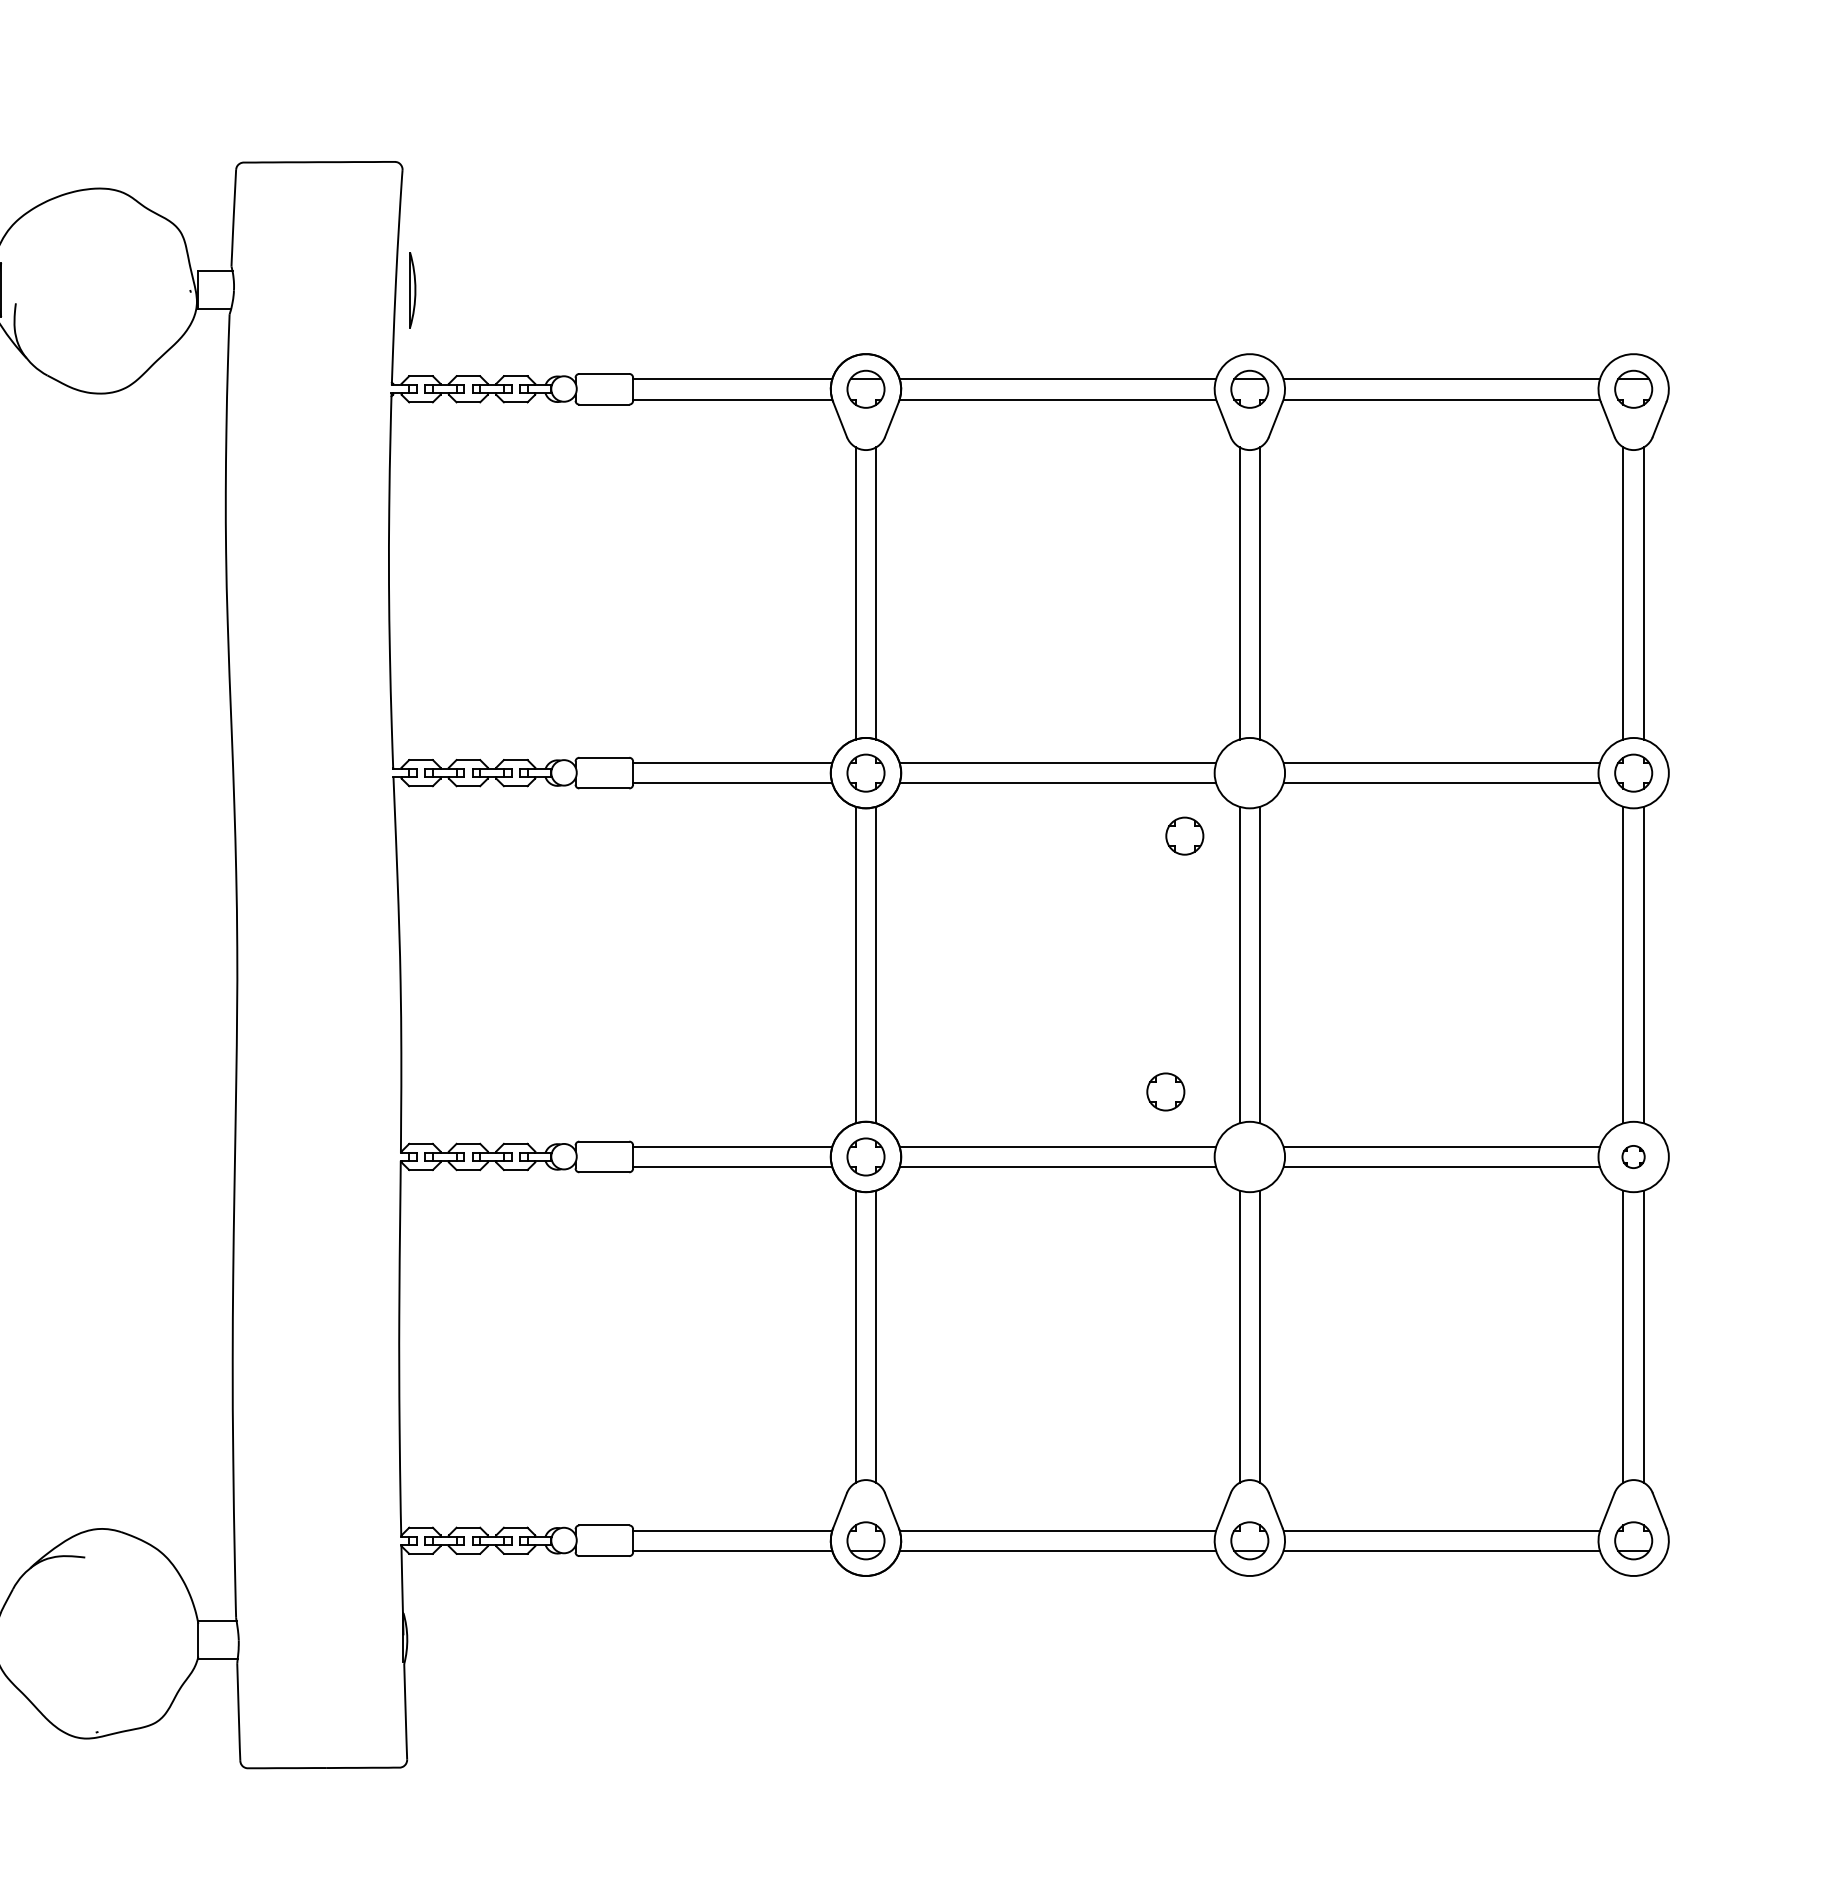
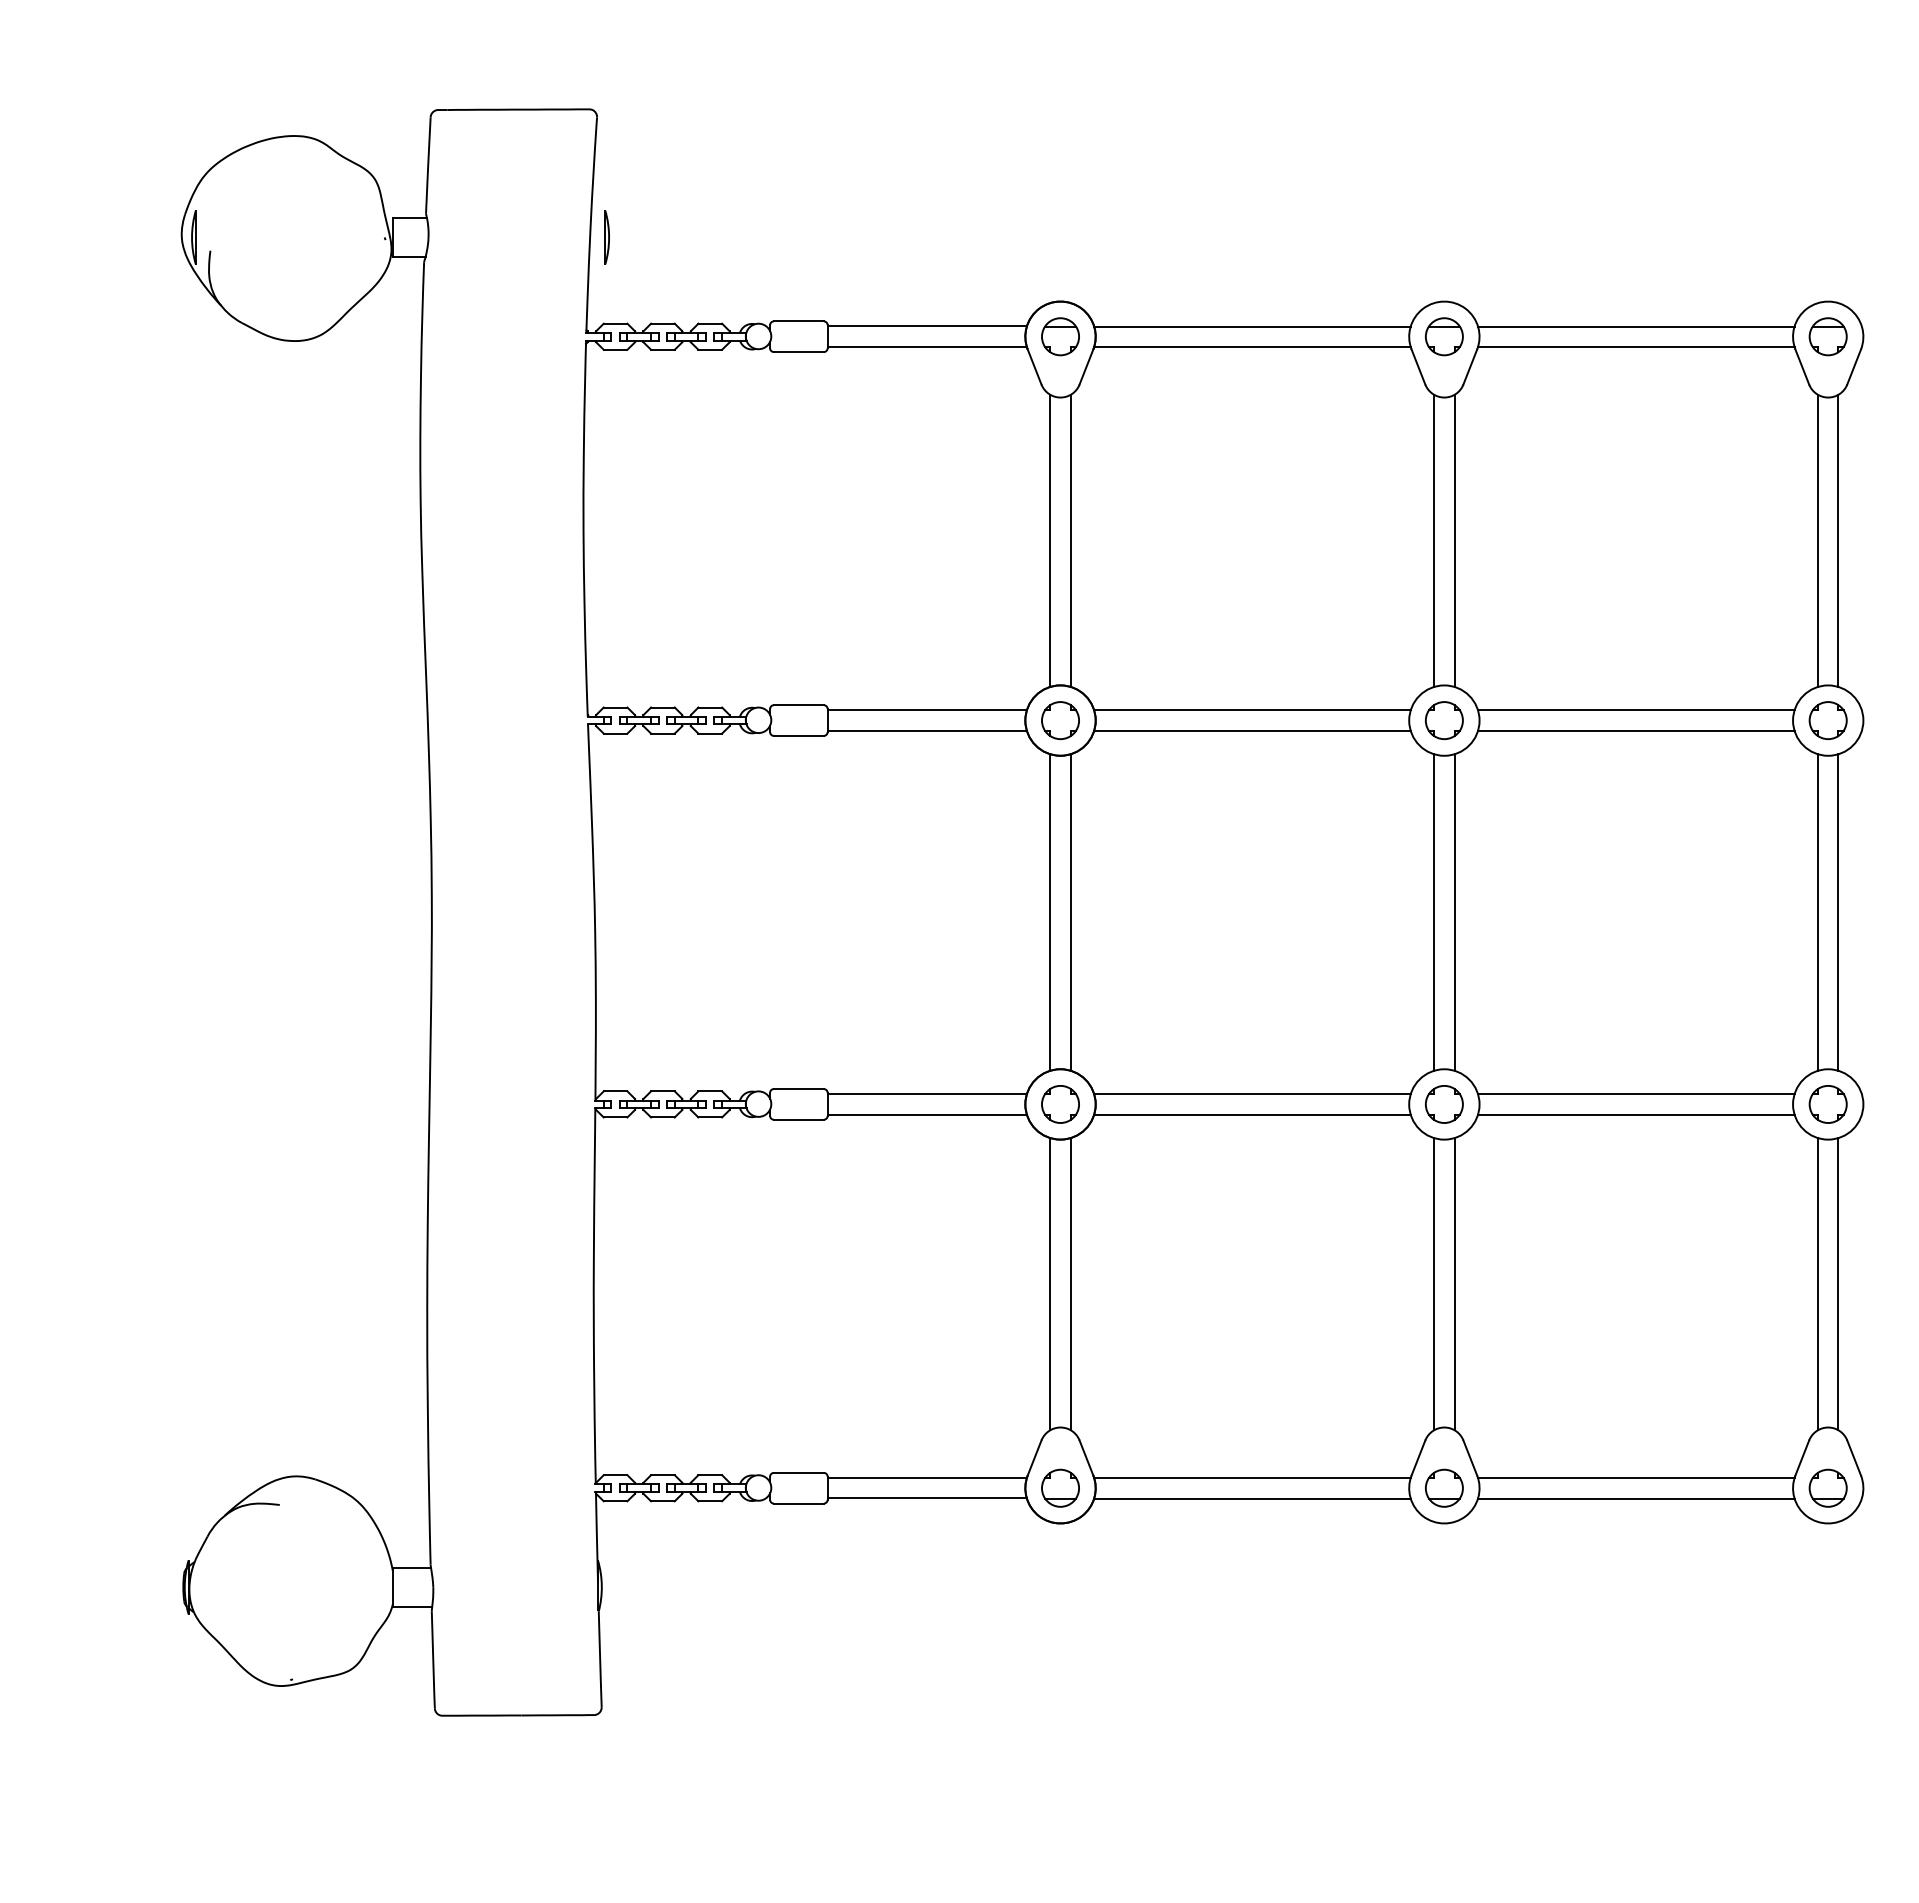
part: (411, 290) -> (606, 237), size x0.71
part: (1184, 836) -> (1444, 720), moved
part: (1165, 1092) -> (1444, 1104), moved
part: (1632, 1157) -> (1827, 1104), size x1.67

